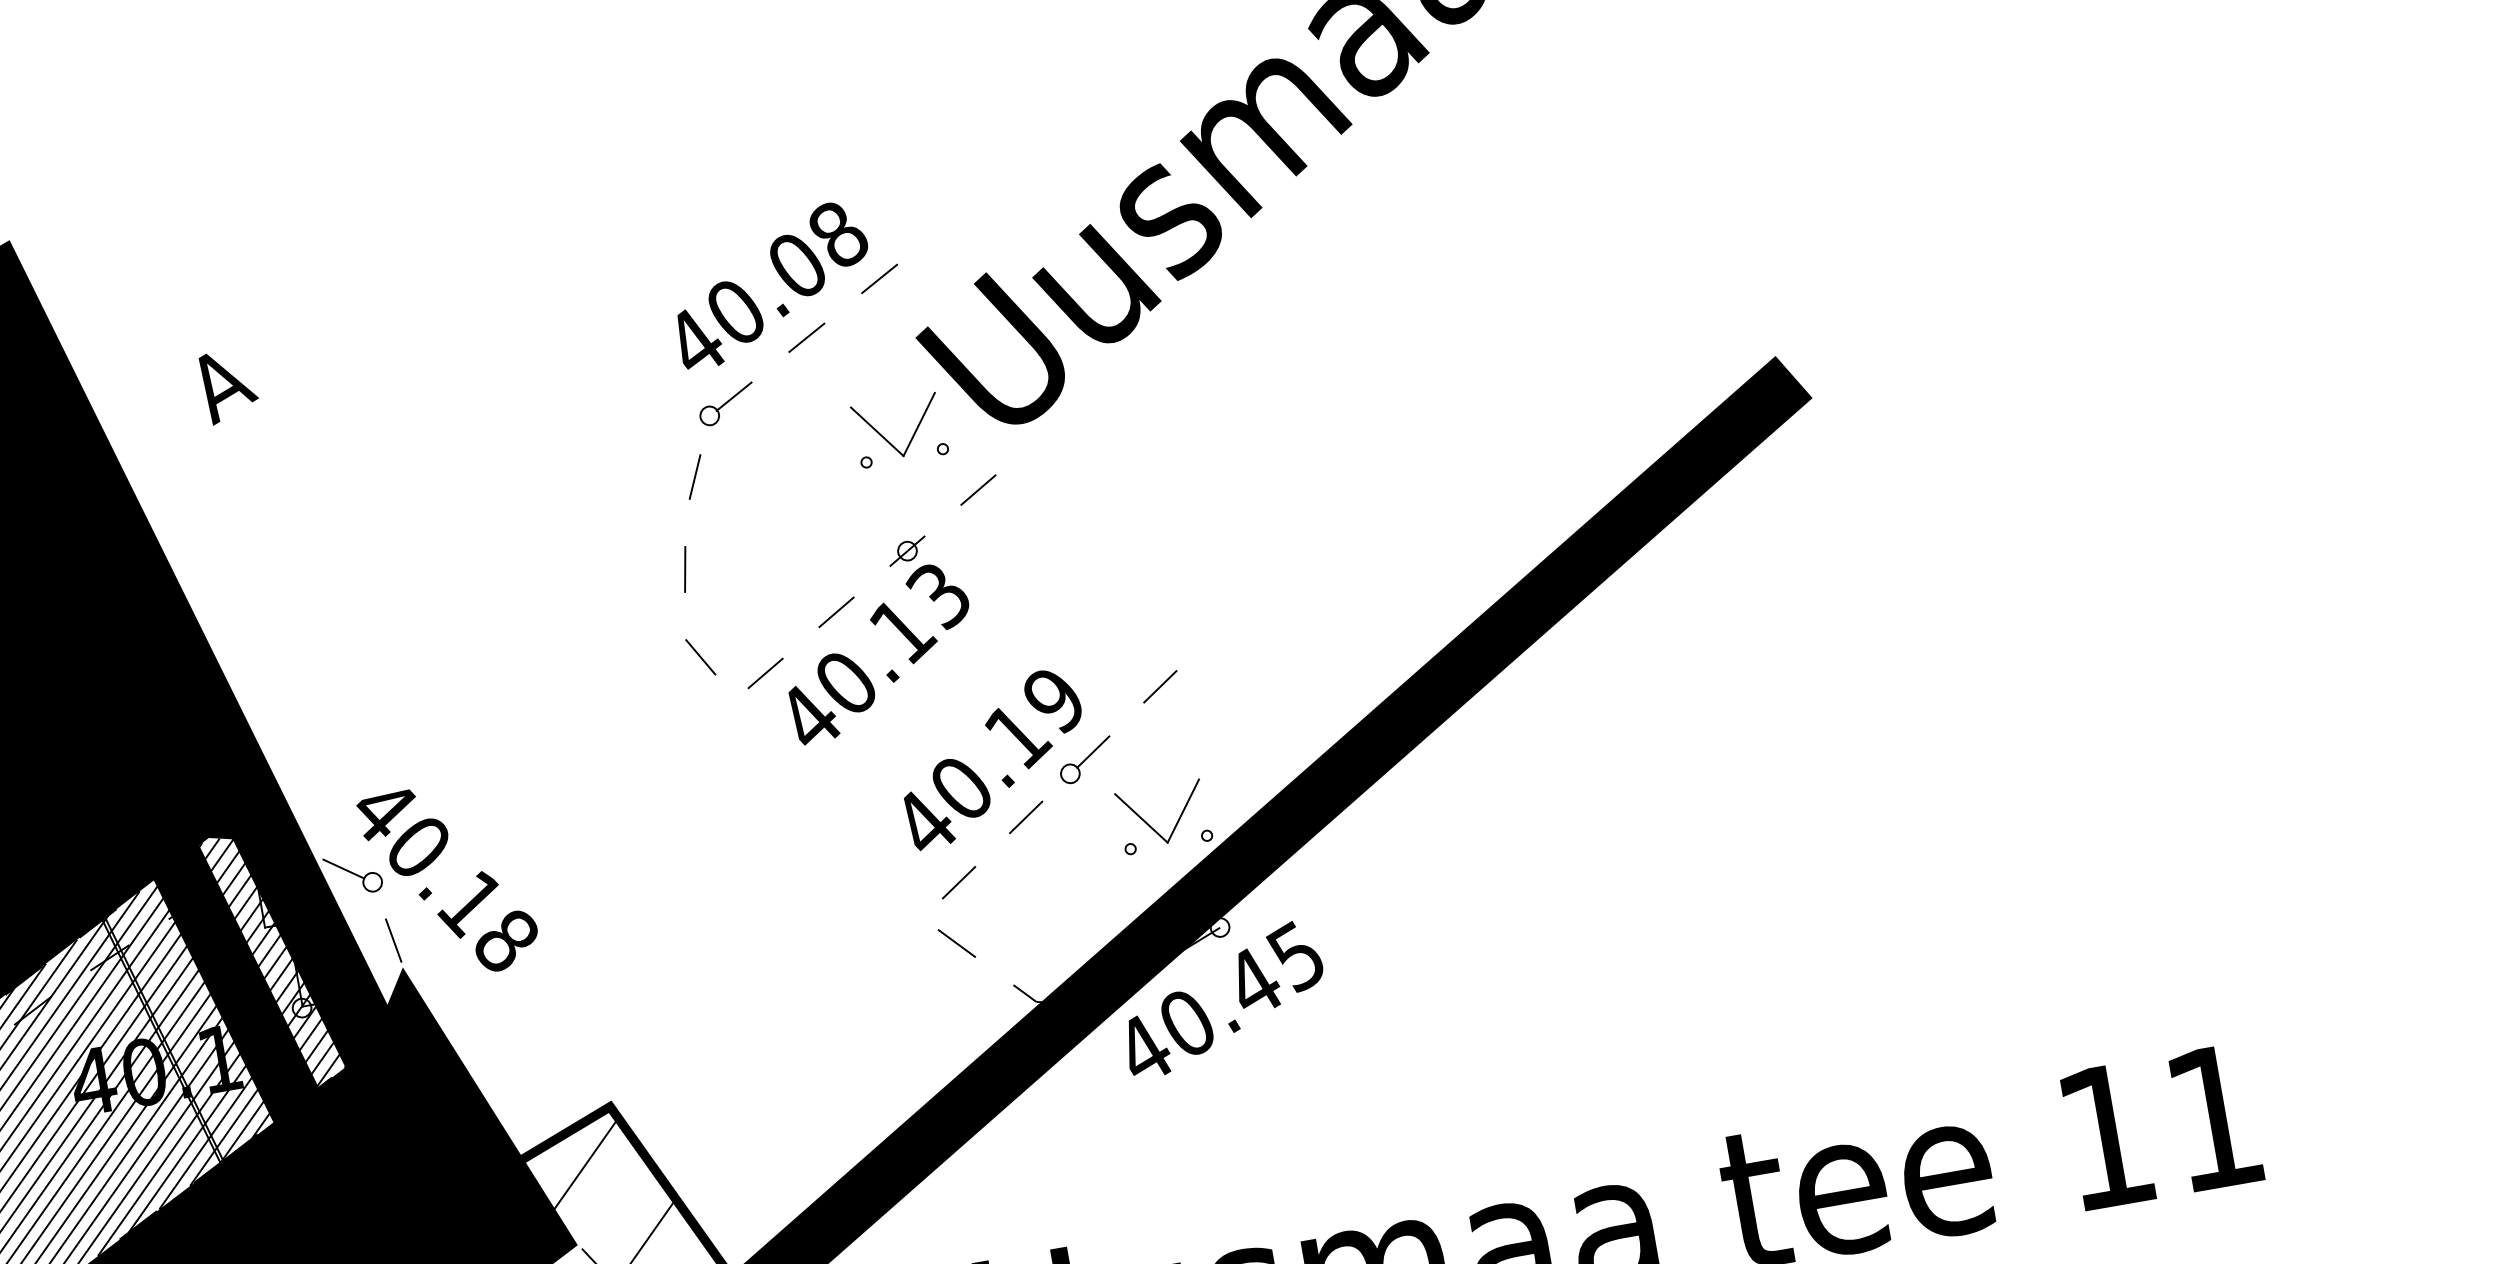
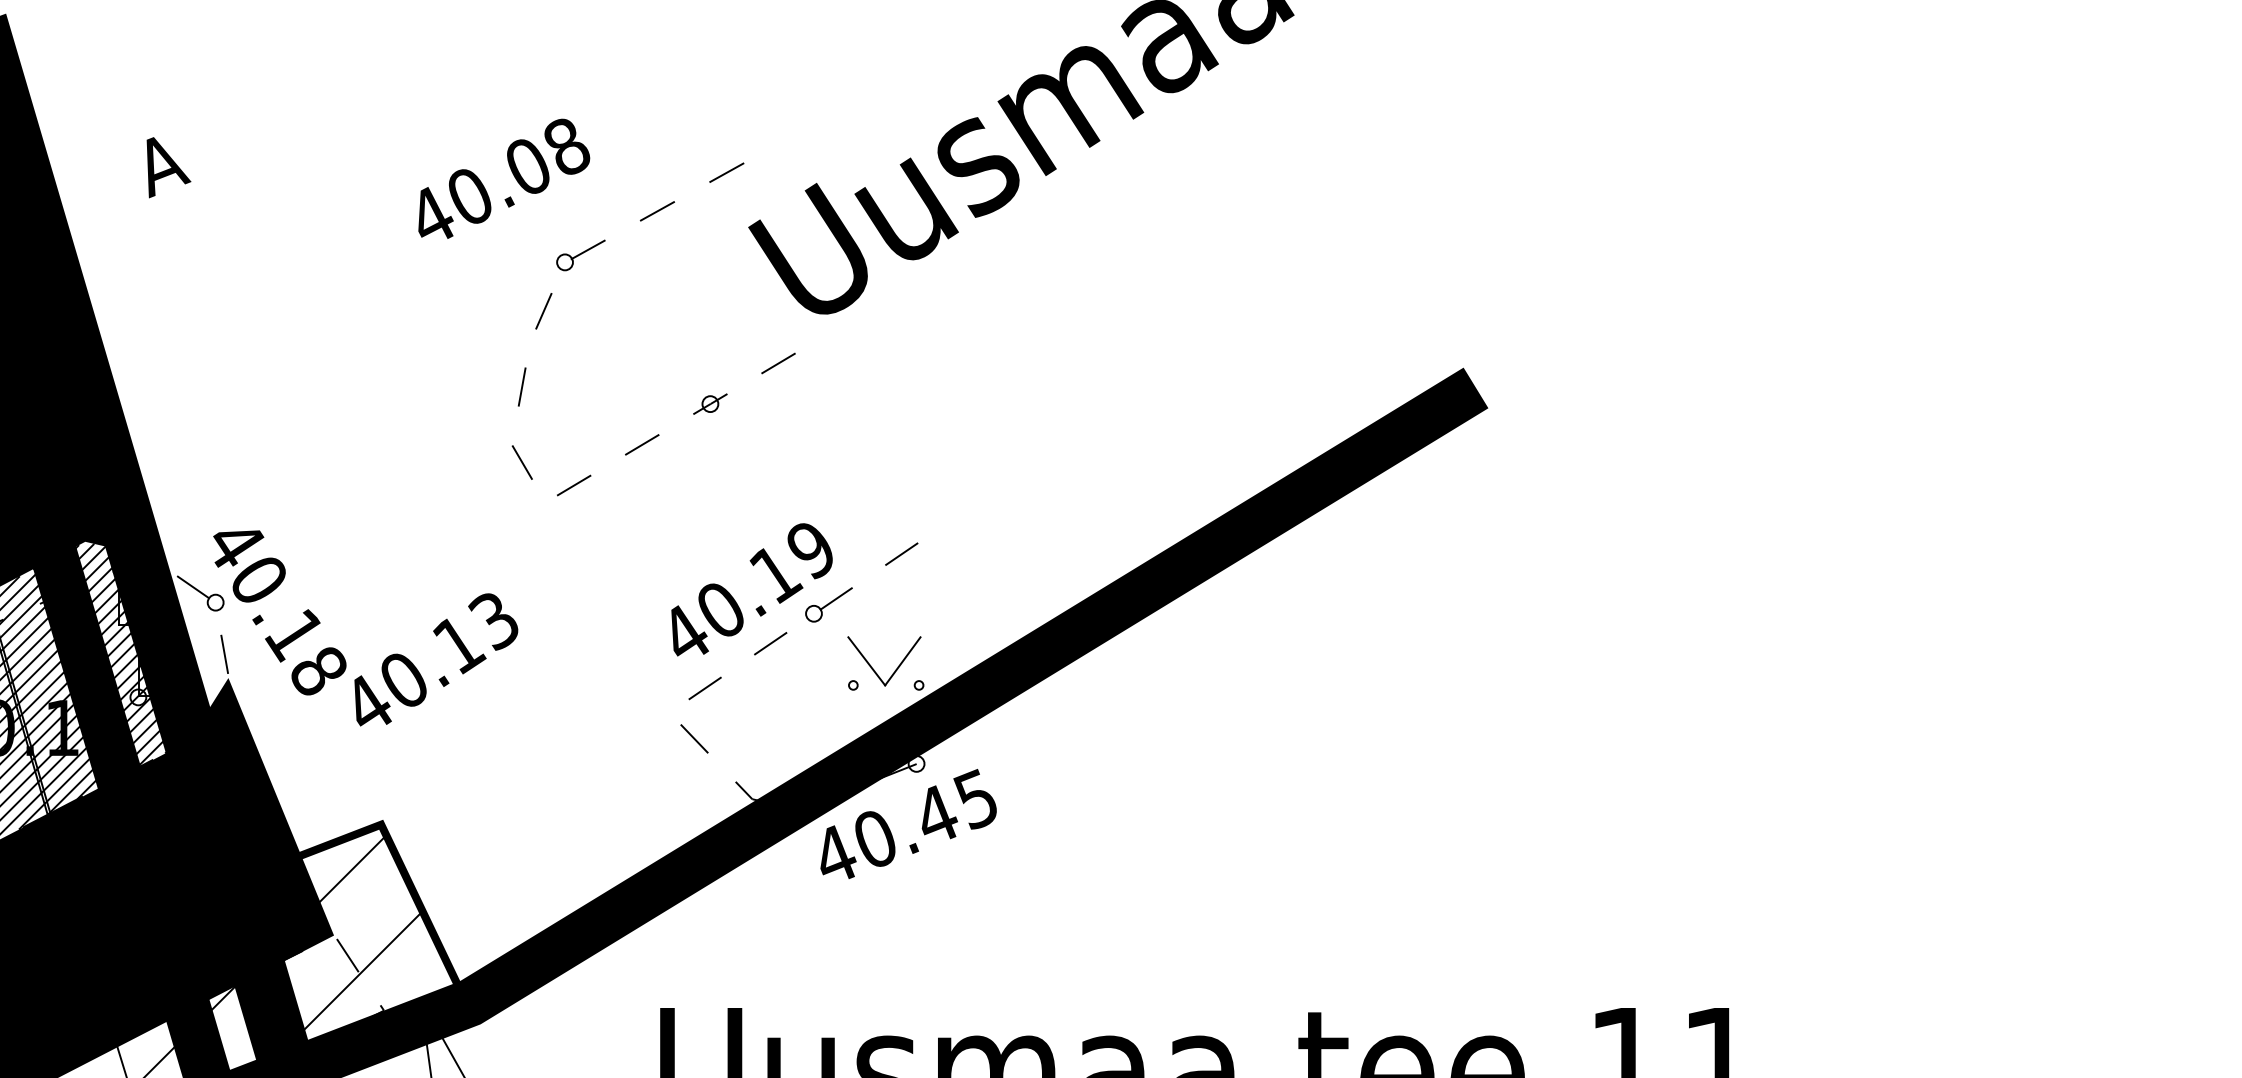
text: (772, 284) -> (504, 178), moved
part: (910, 438) -> (729, 310), removed
text: (879, 652) -> (436, 659), moved

